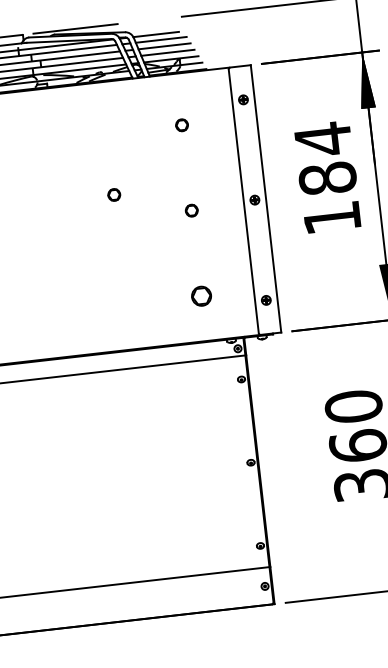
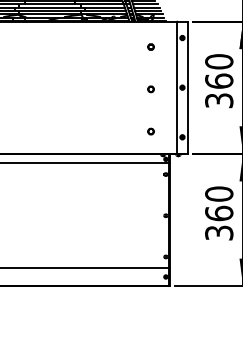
text: (328, 177) -> (219, 80), 184 -> 360
part: (113, 195) -> (113, 77), removed
part: (200, 295) -> (150, 131), size x0.62

